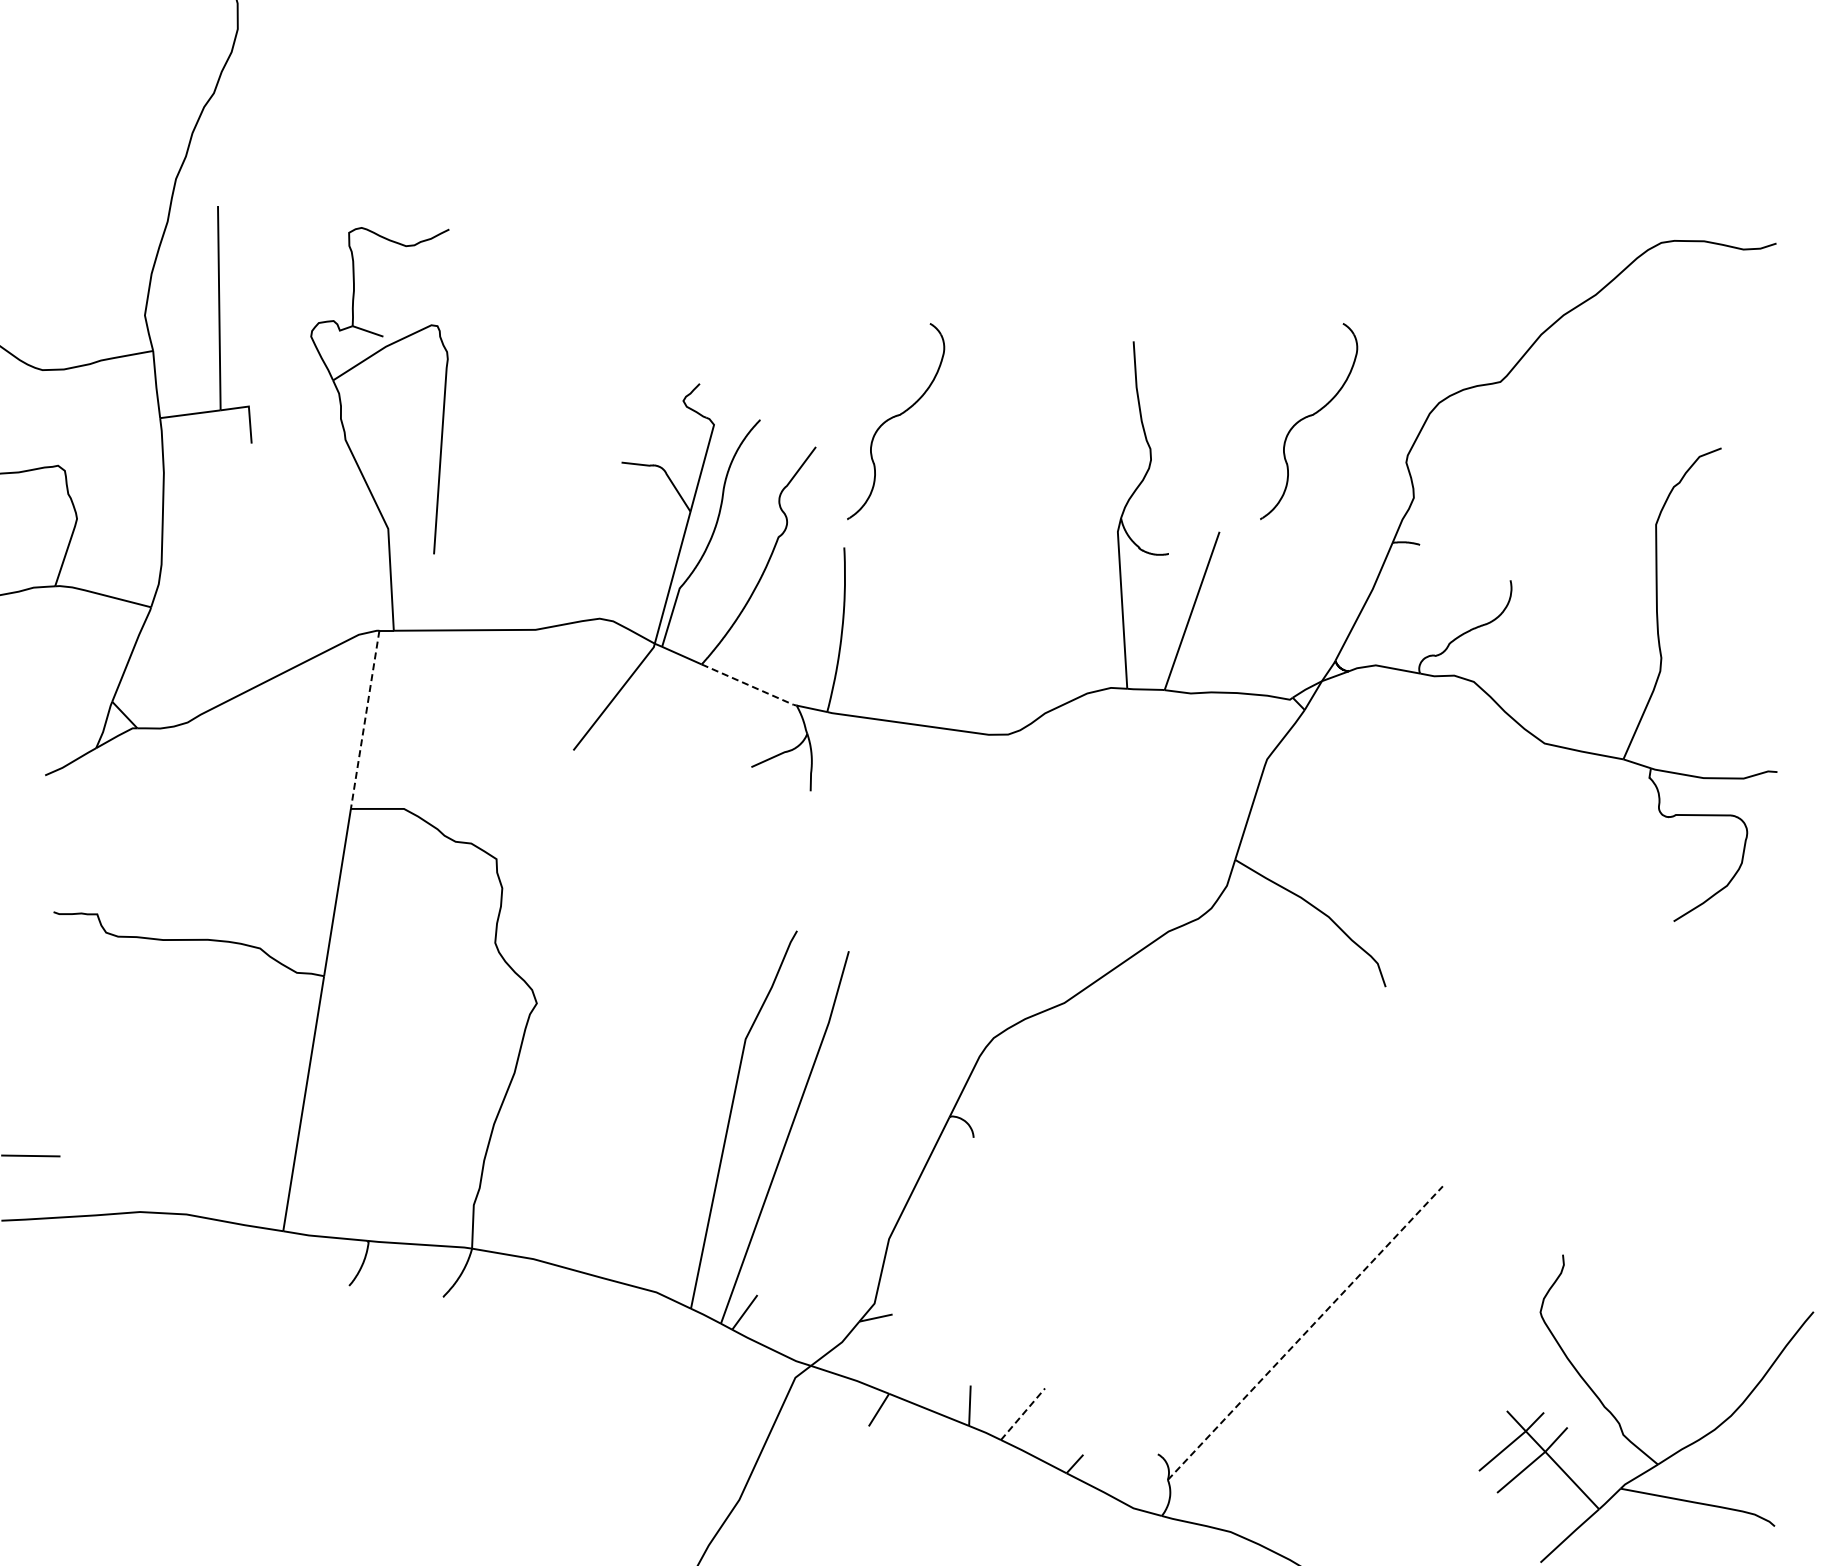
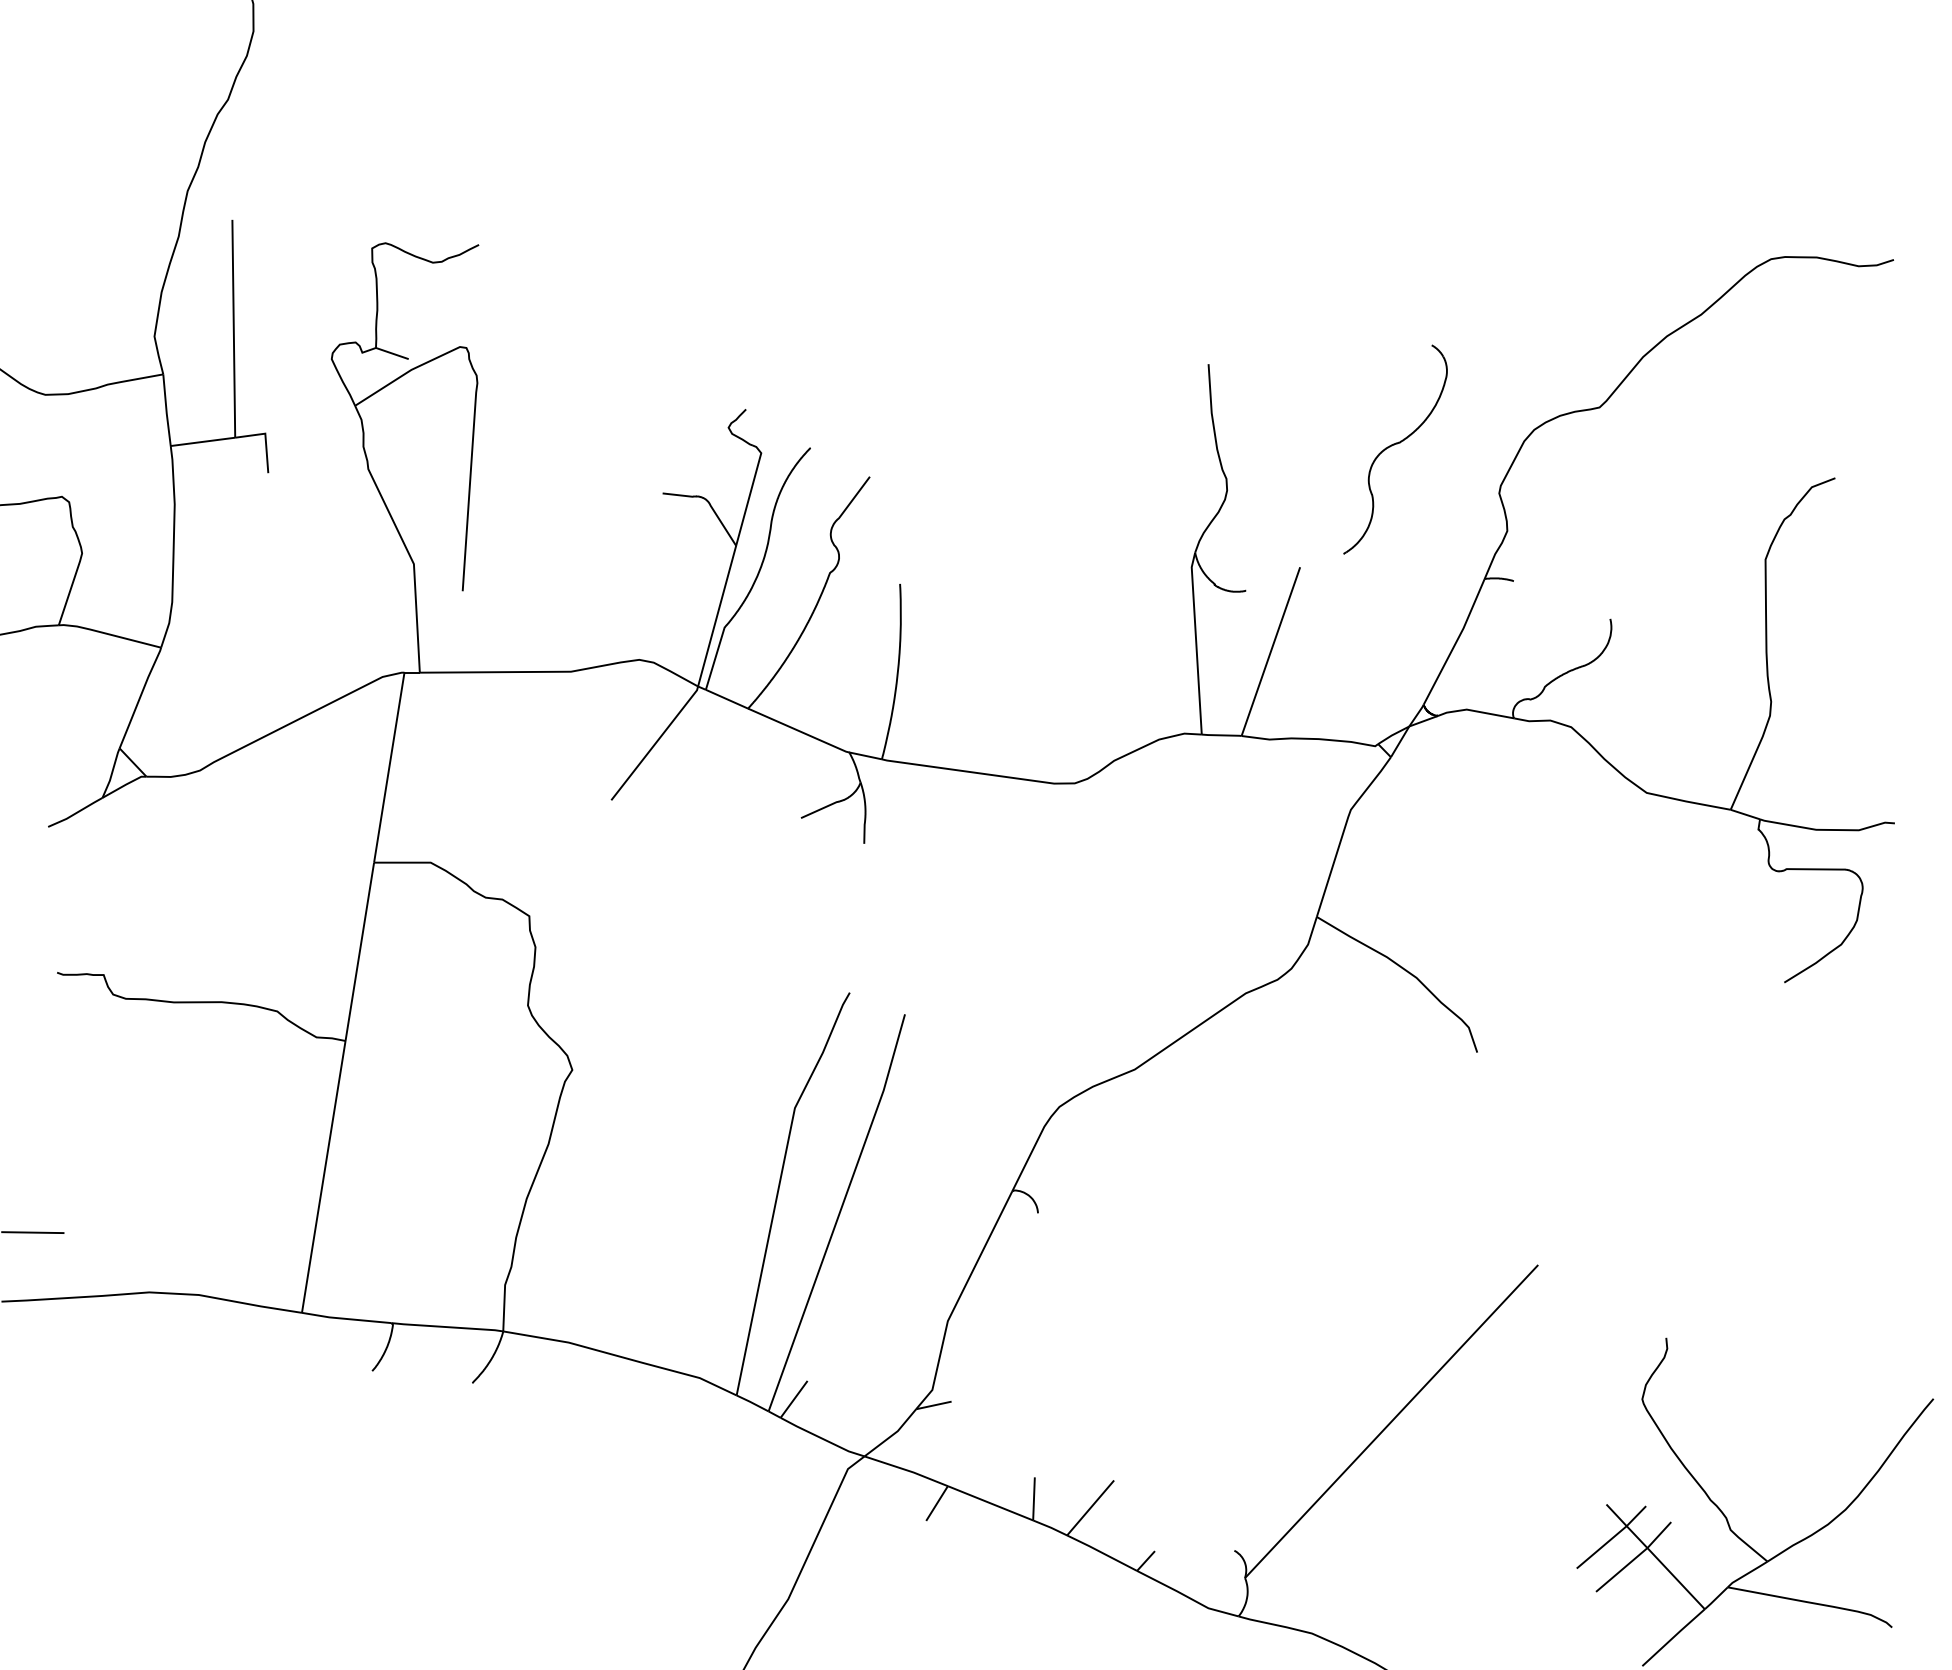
part: (896, 421) -> (955, 449), removed
line: (750, 685) -> (800, 731), dashed -> solid
line: (365, 720) -> (389, 768), dashed -> solid
line: (1305, 1332) -> (1391, 1420), dashed -> solid
line: (1023, 1414) -> (1091, 1508), dashed -> solid

